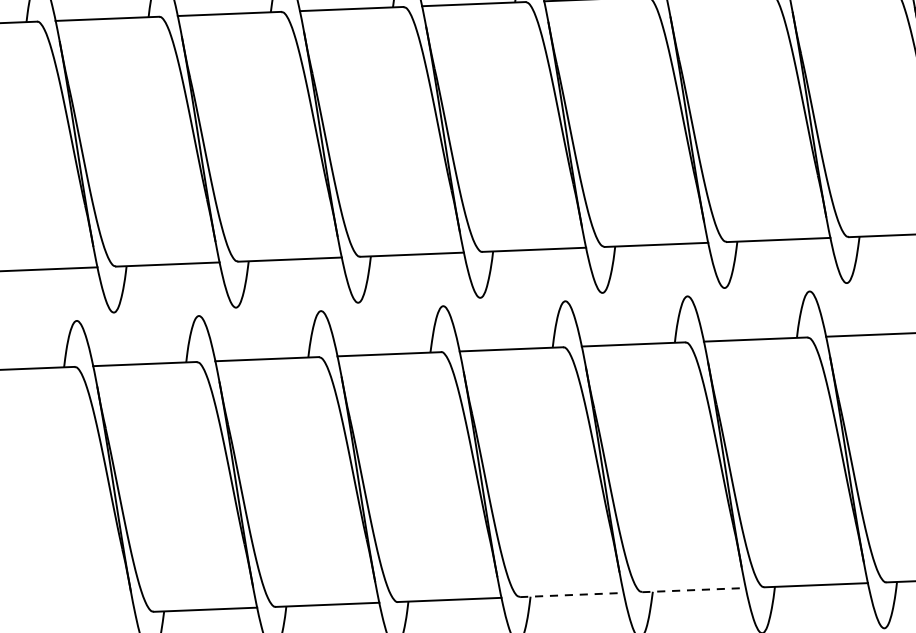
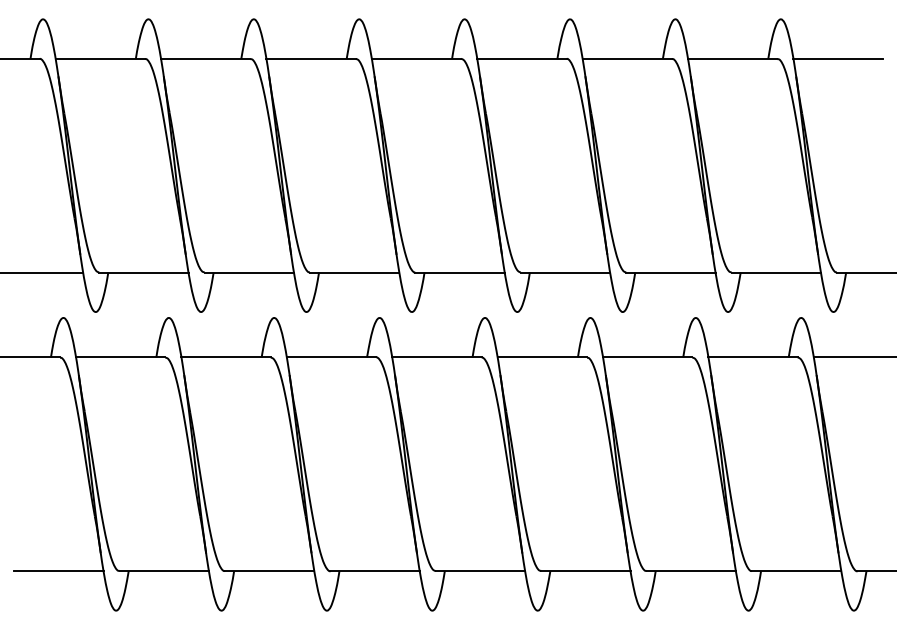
line: (693, 590) -> (585, 571), dashed -> solid
line: (571, 595) -> (480, 571), dashed -> solid
line: (82, 615) -> (58, 571), added

